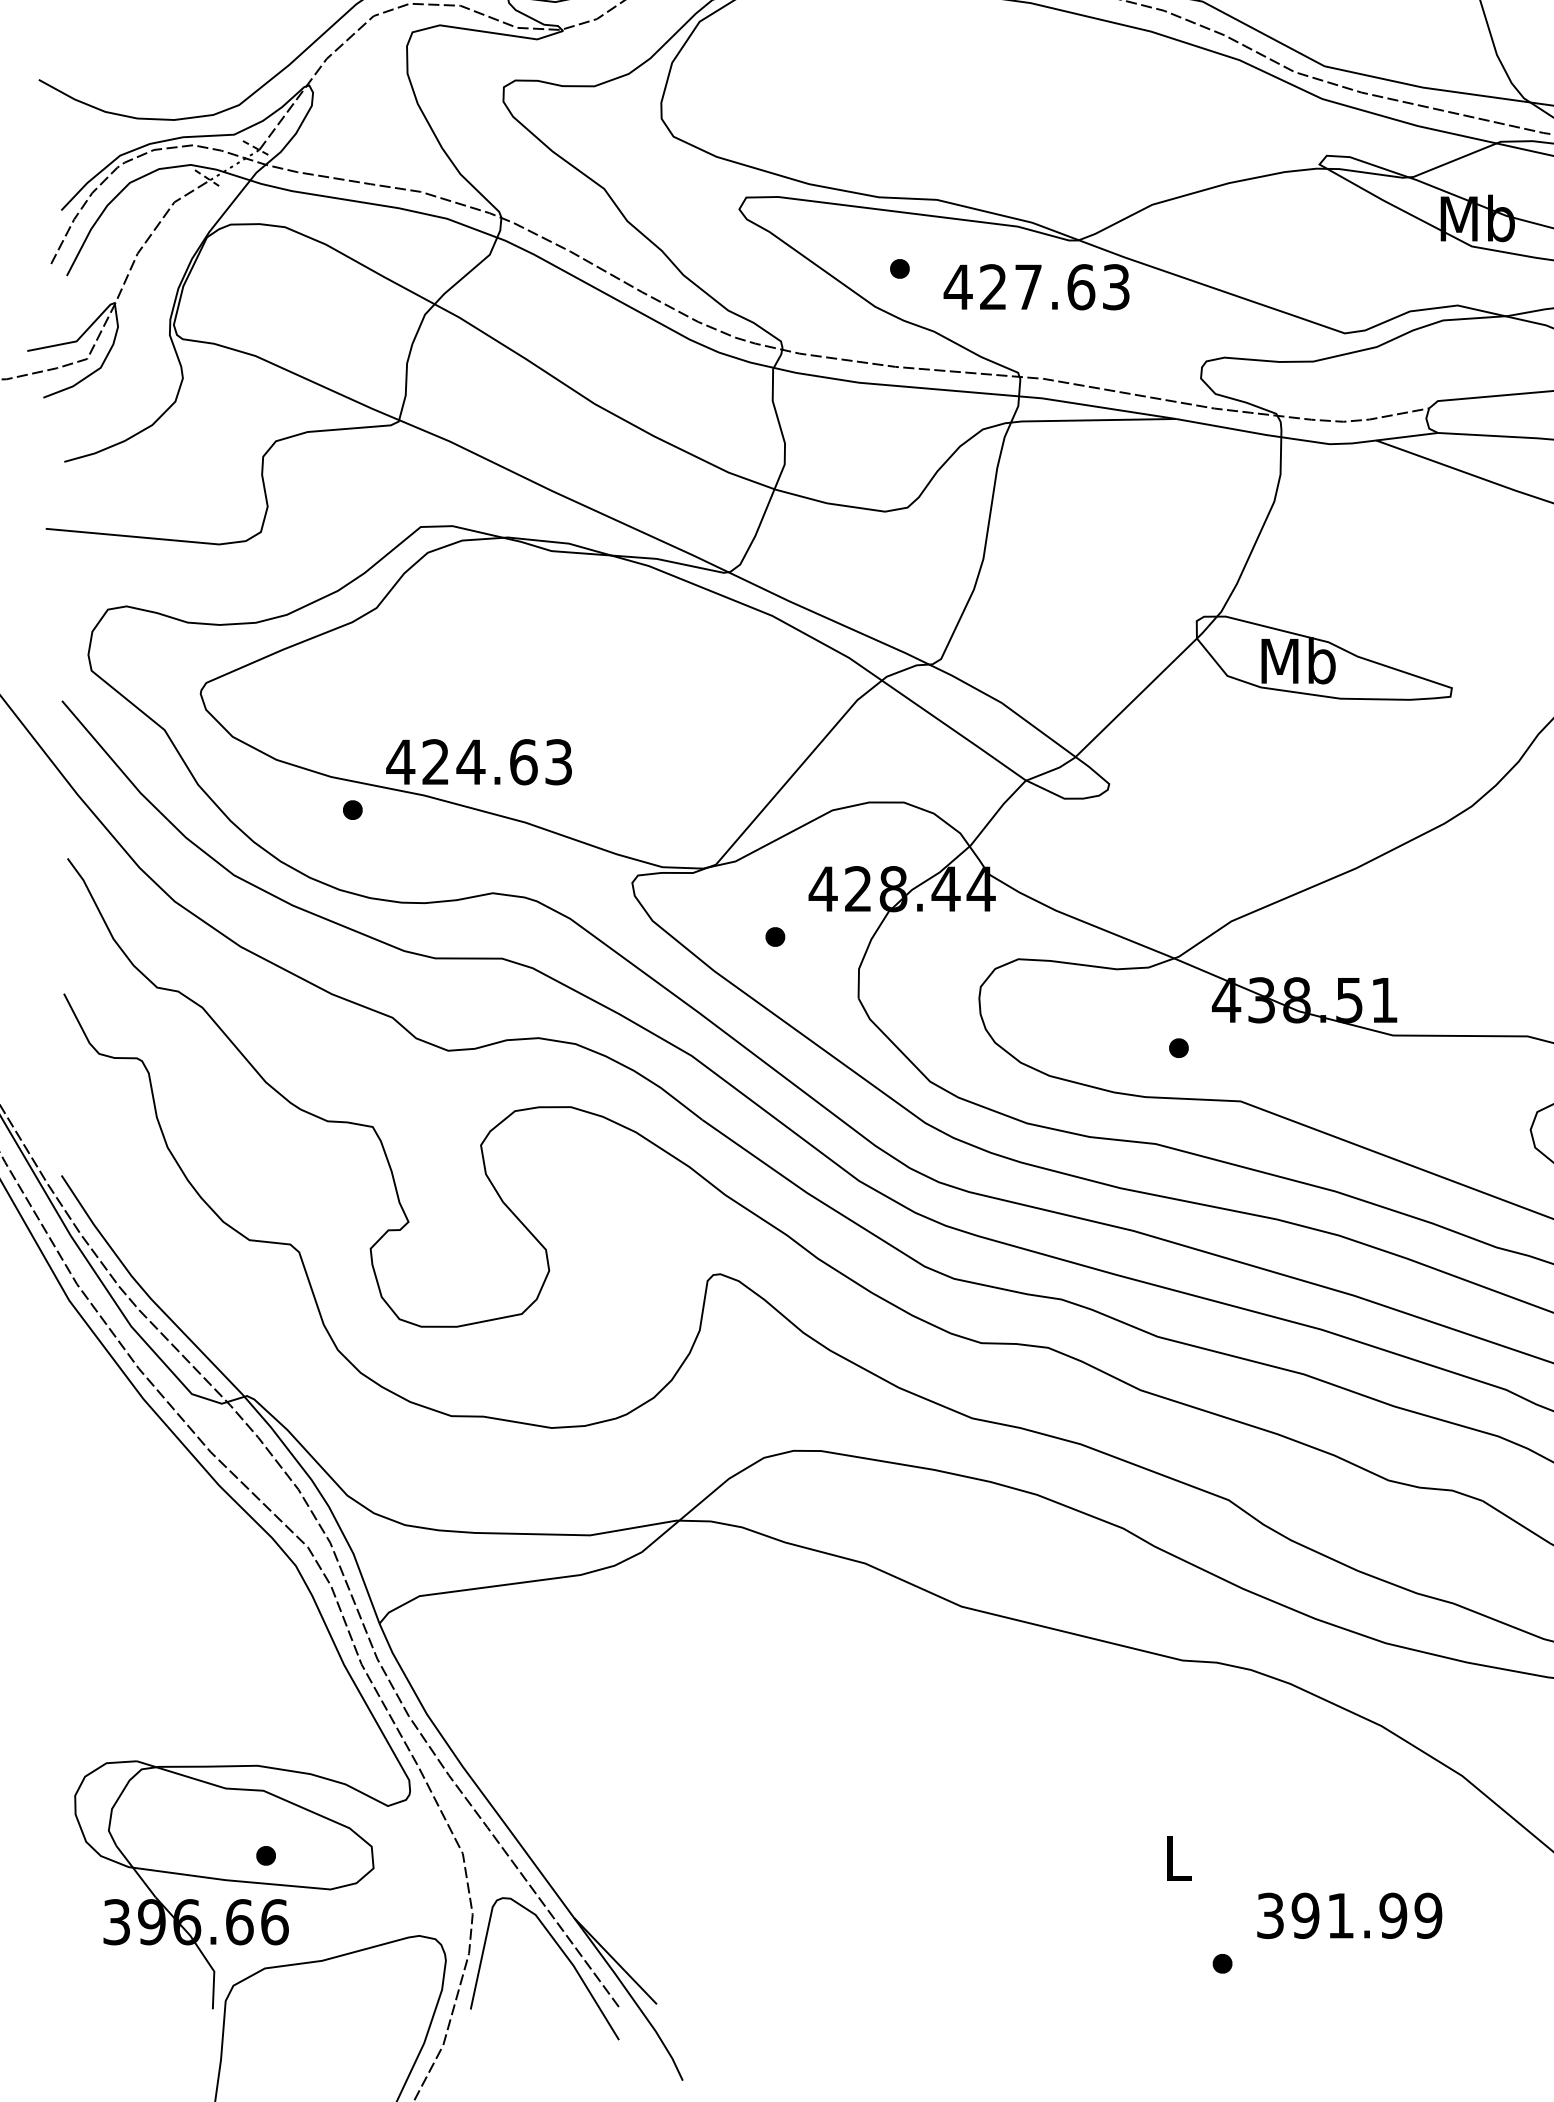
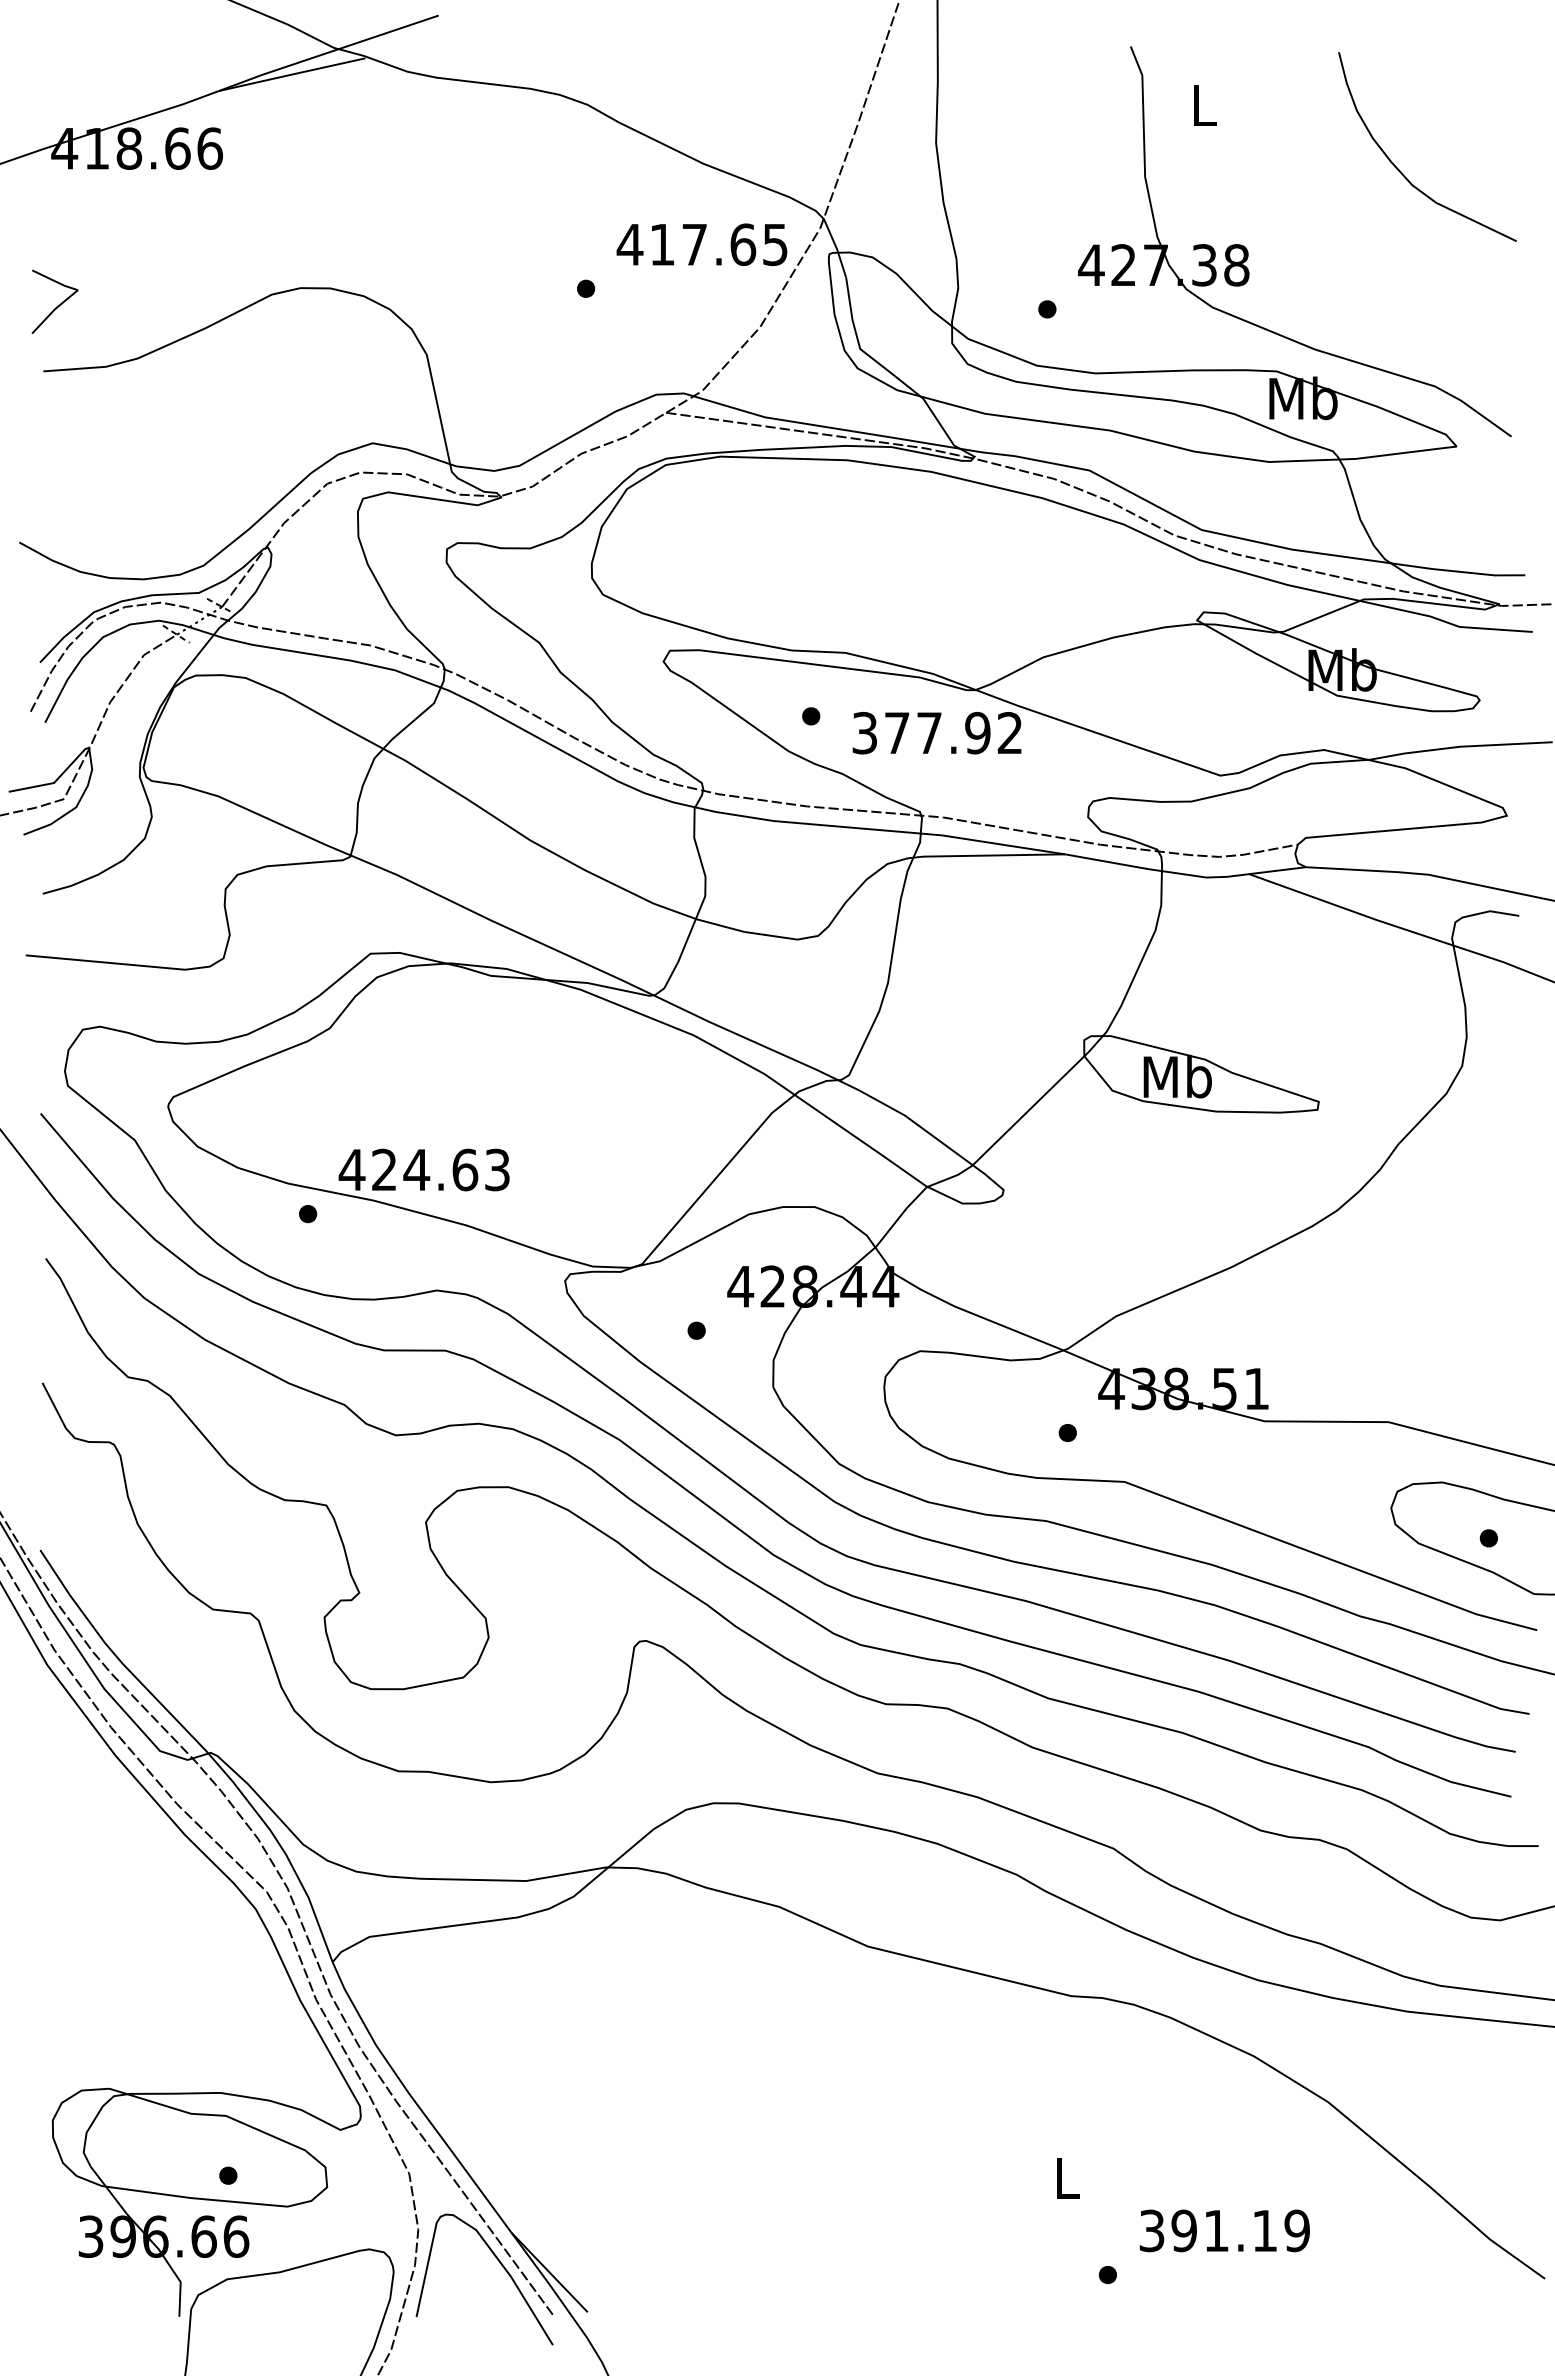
text: (1036, 286) -> (936, 732), 427.63 -> 377.92
text: (1392, 1915) -> (1264, 2230), 391.99 -> 391.19

